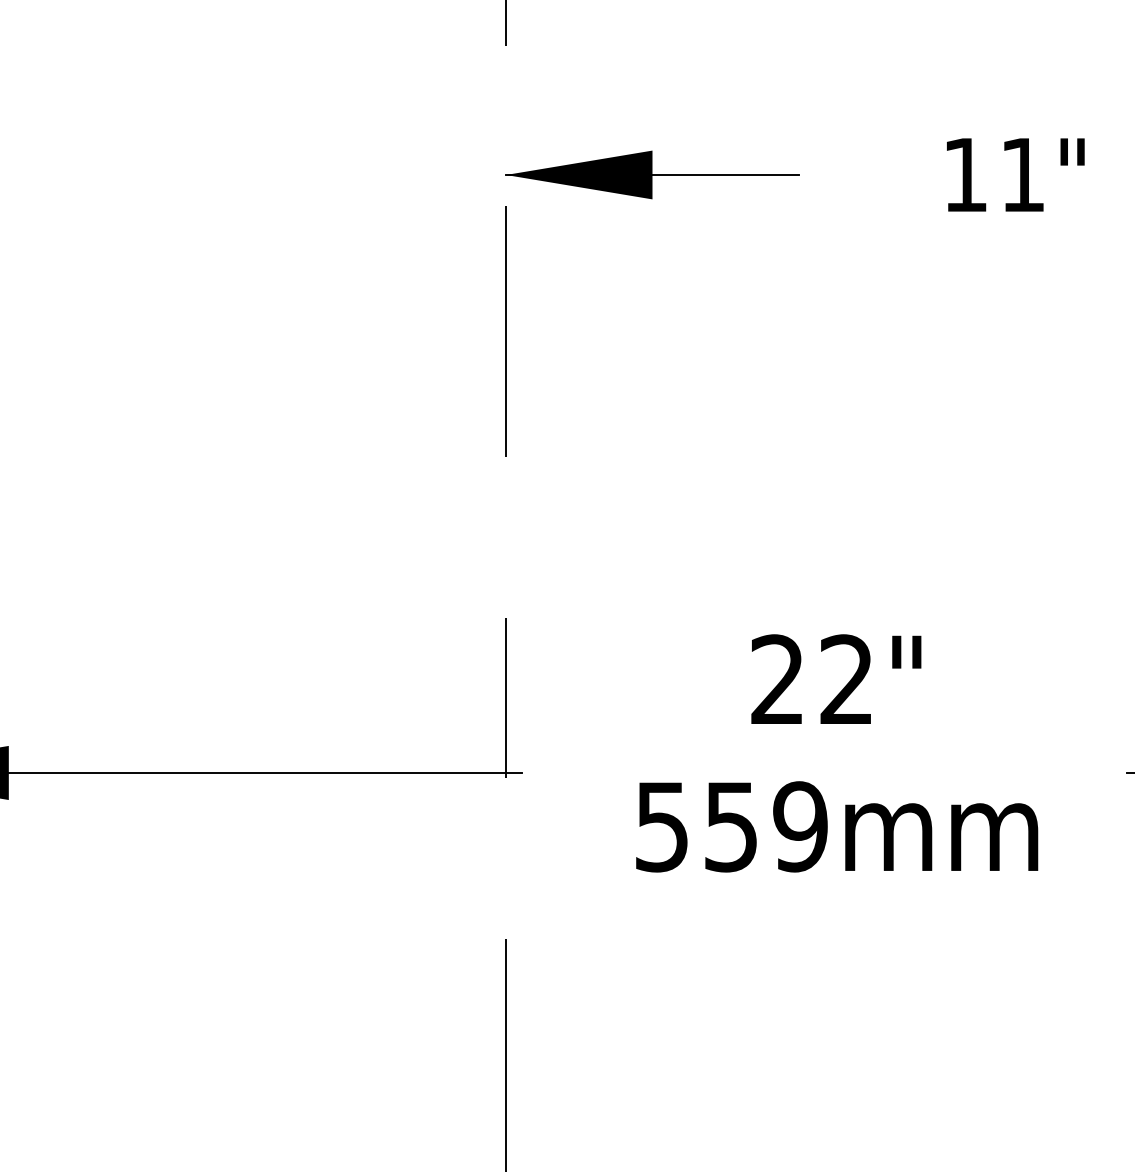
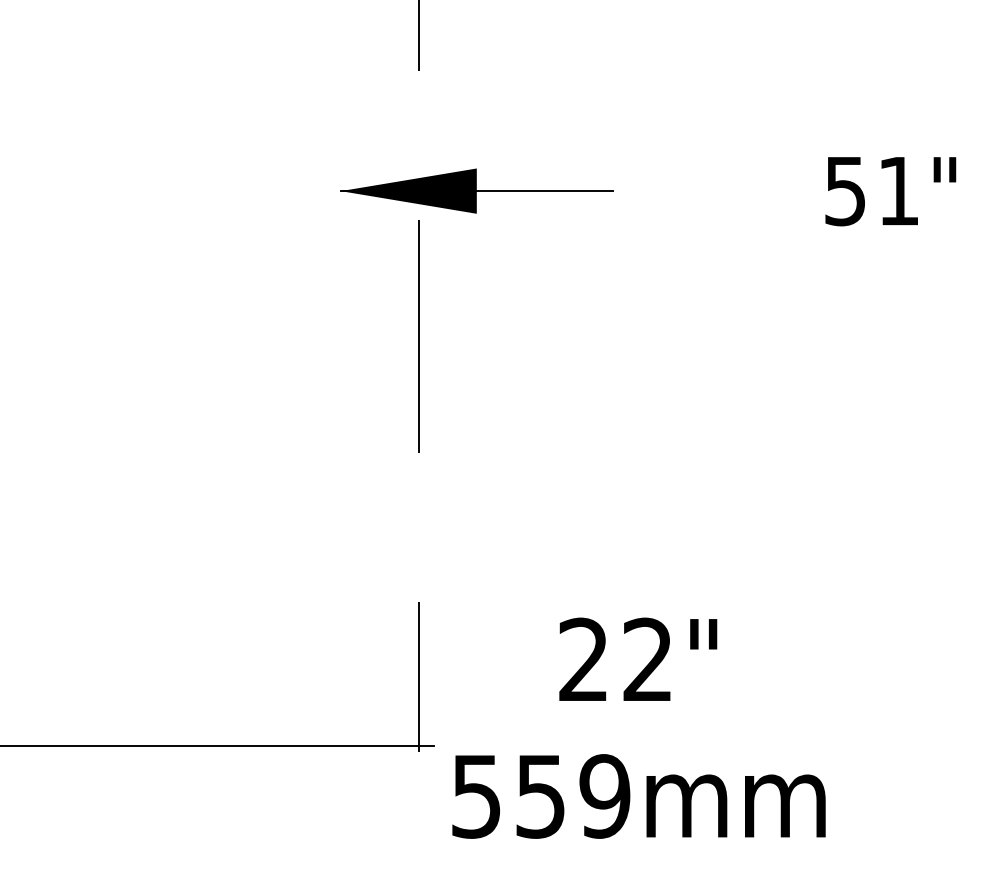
part: (652, 174) -> (476, 190), moved
text: (965, 175) -> (845, 191), 11" -> 51"
text: (837, 753) -> (639, 728), moved

